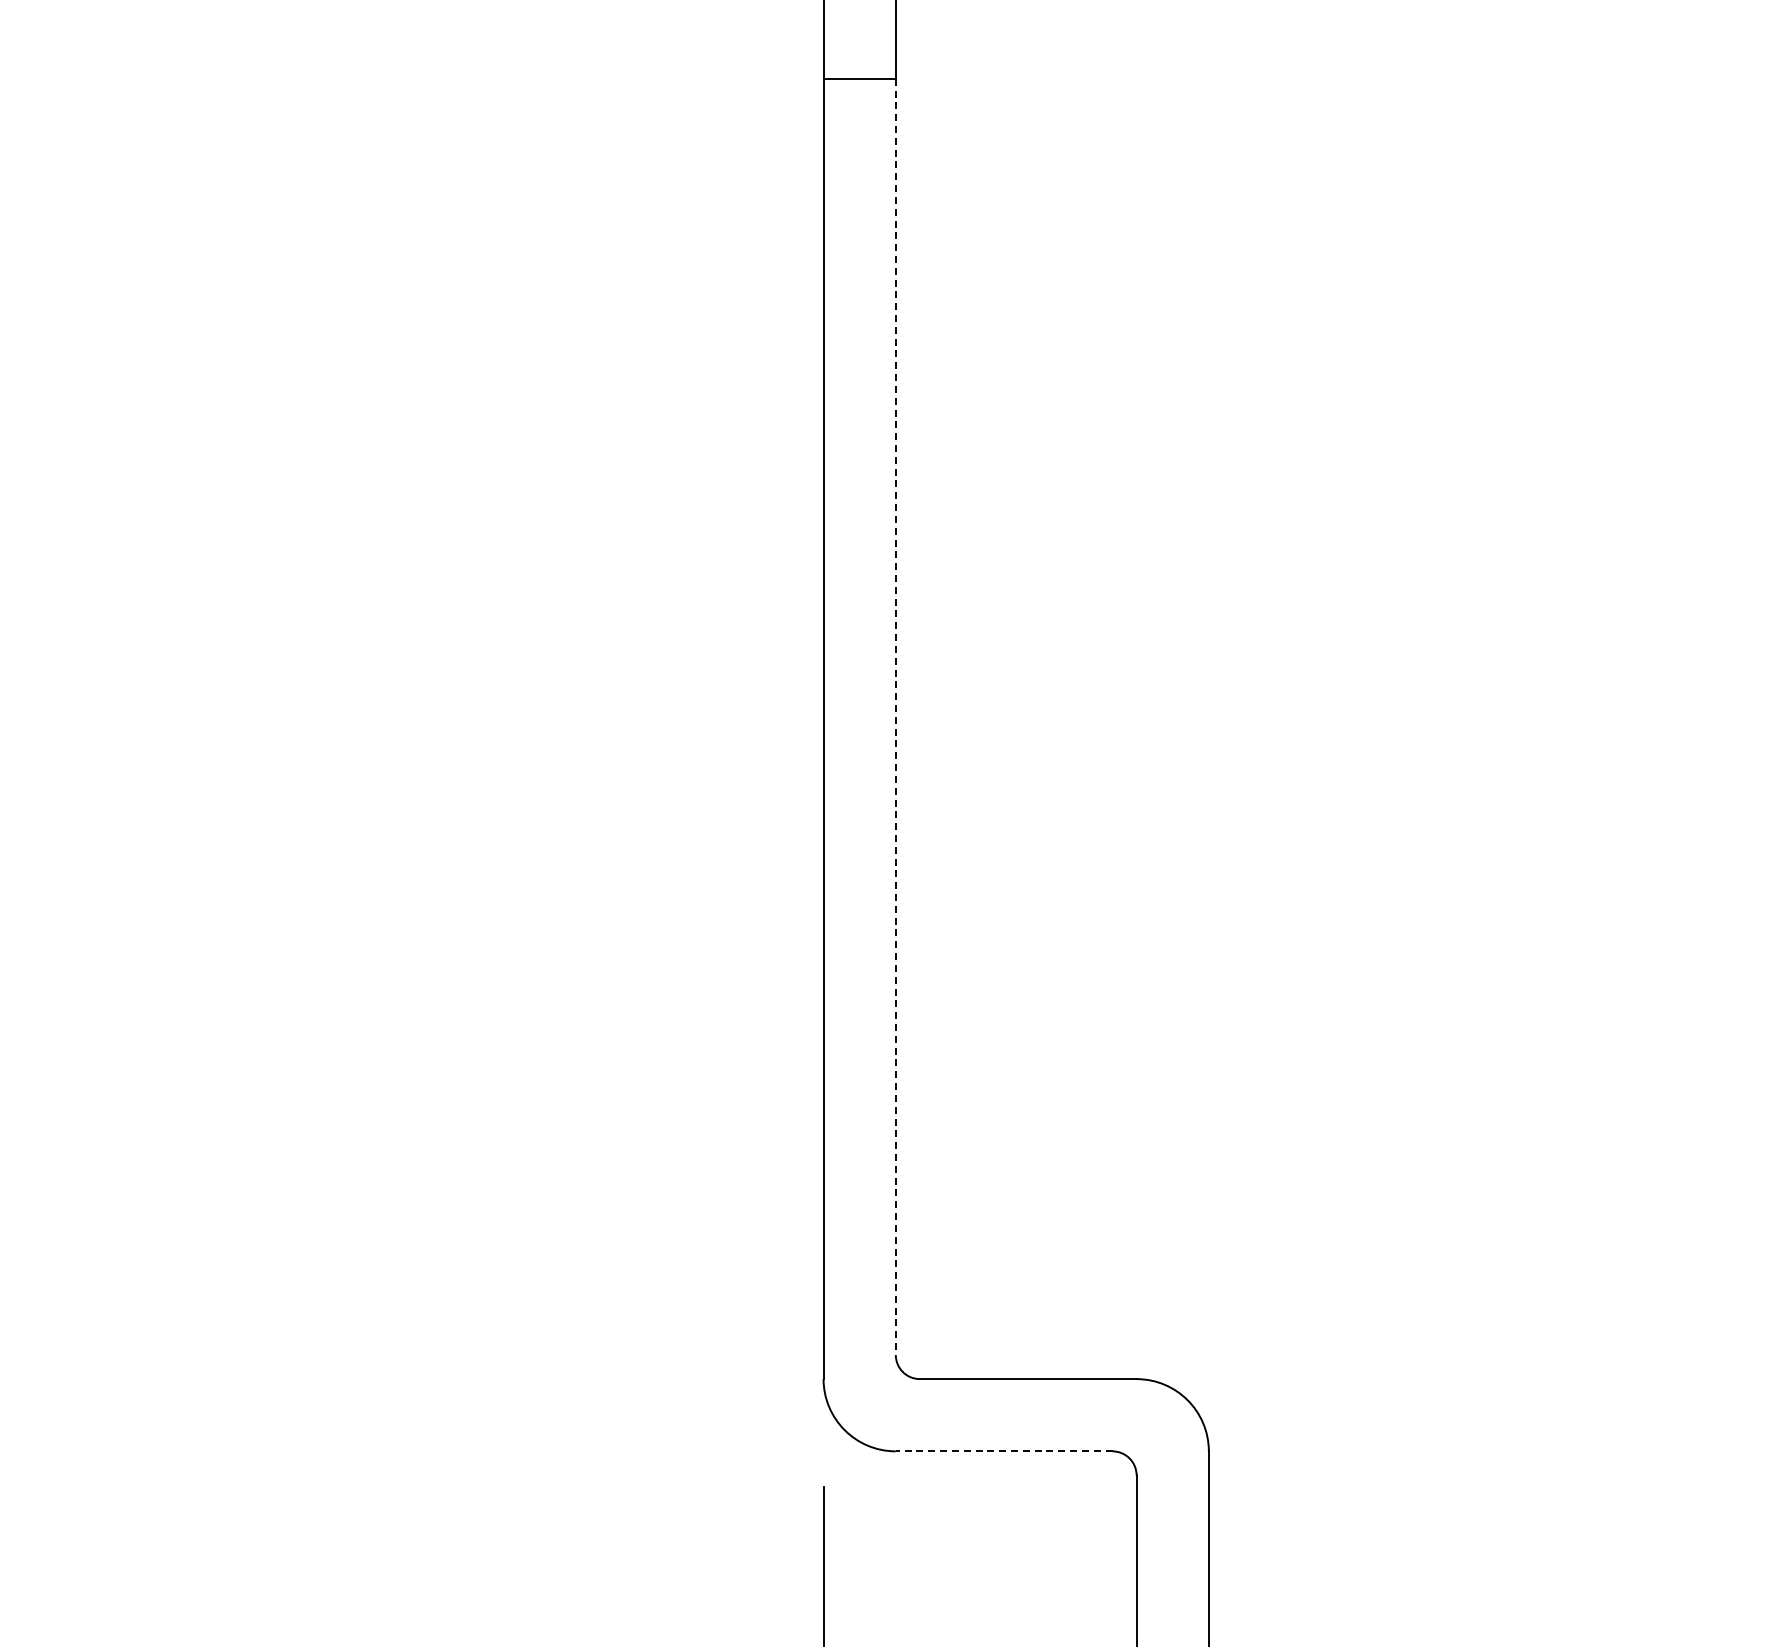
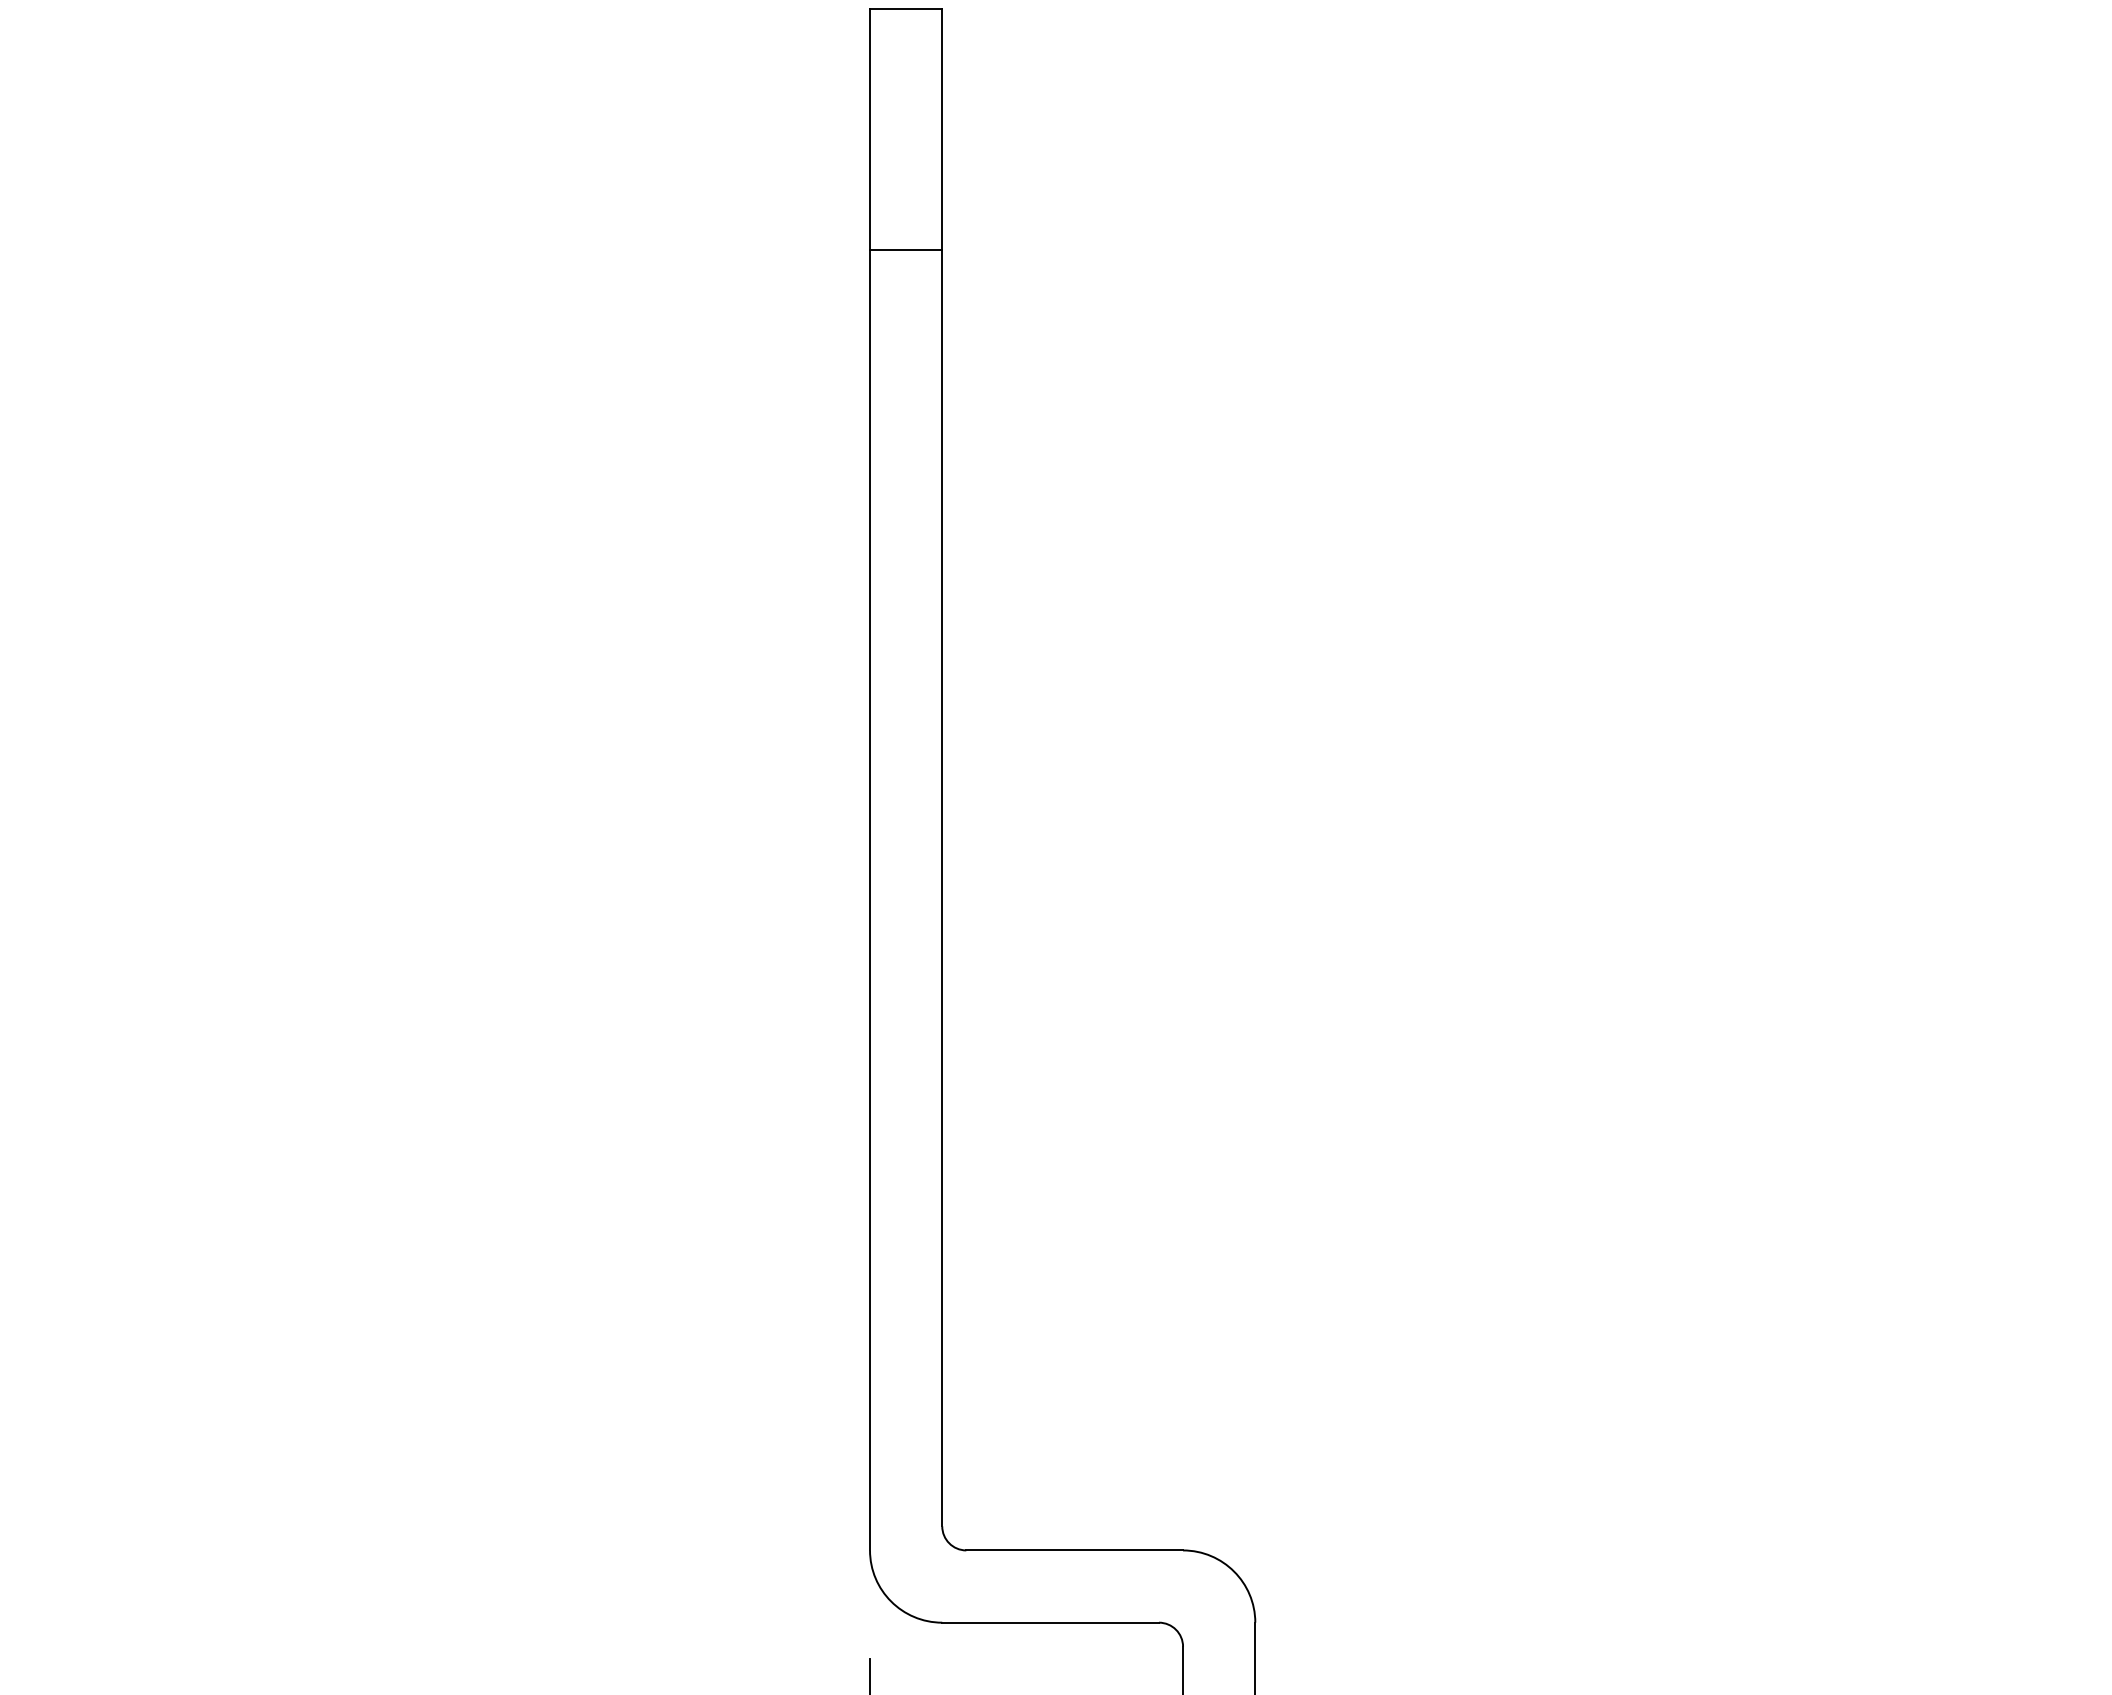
line: (896, 717) -> (942, 888), dashed -> solid
line: (1004, 1451) -> (1050, 1622), dashed -> solid

